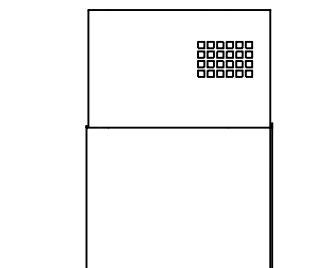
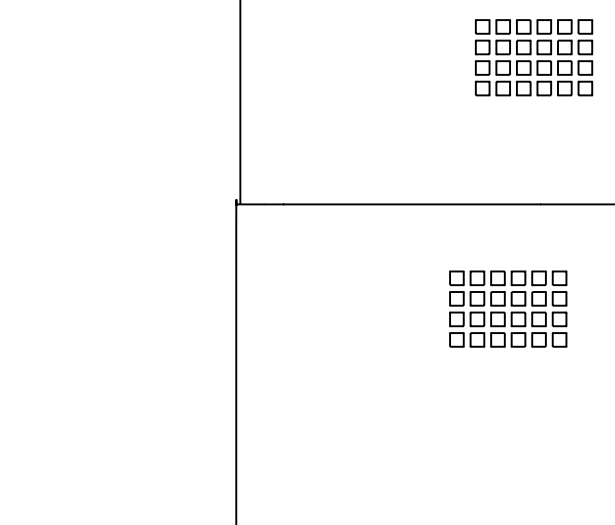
part: (213, 176) -> (509, 309), added

